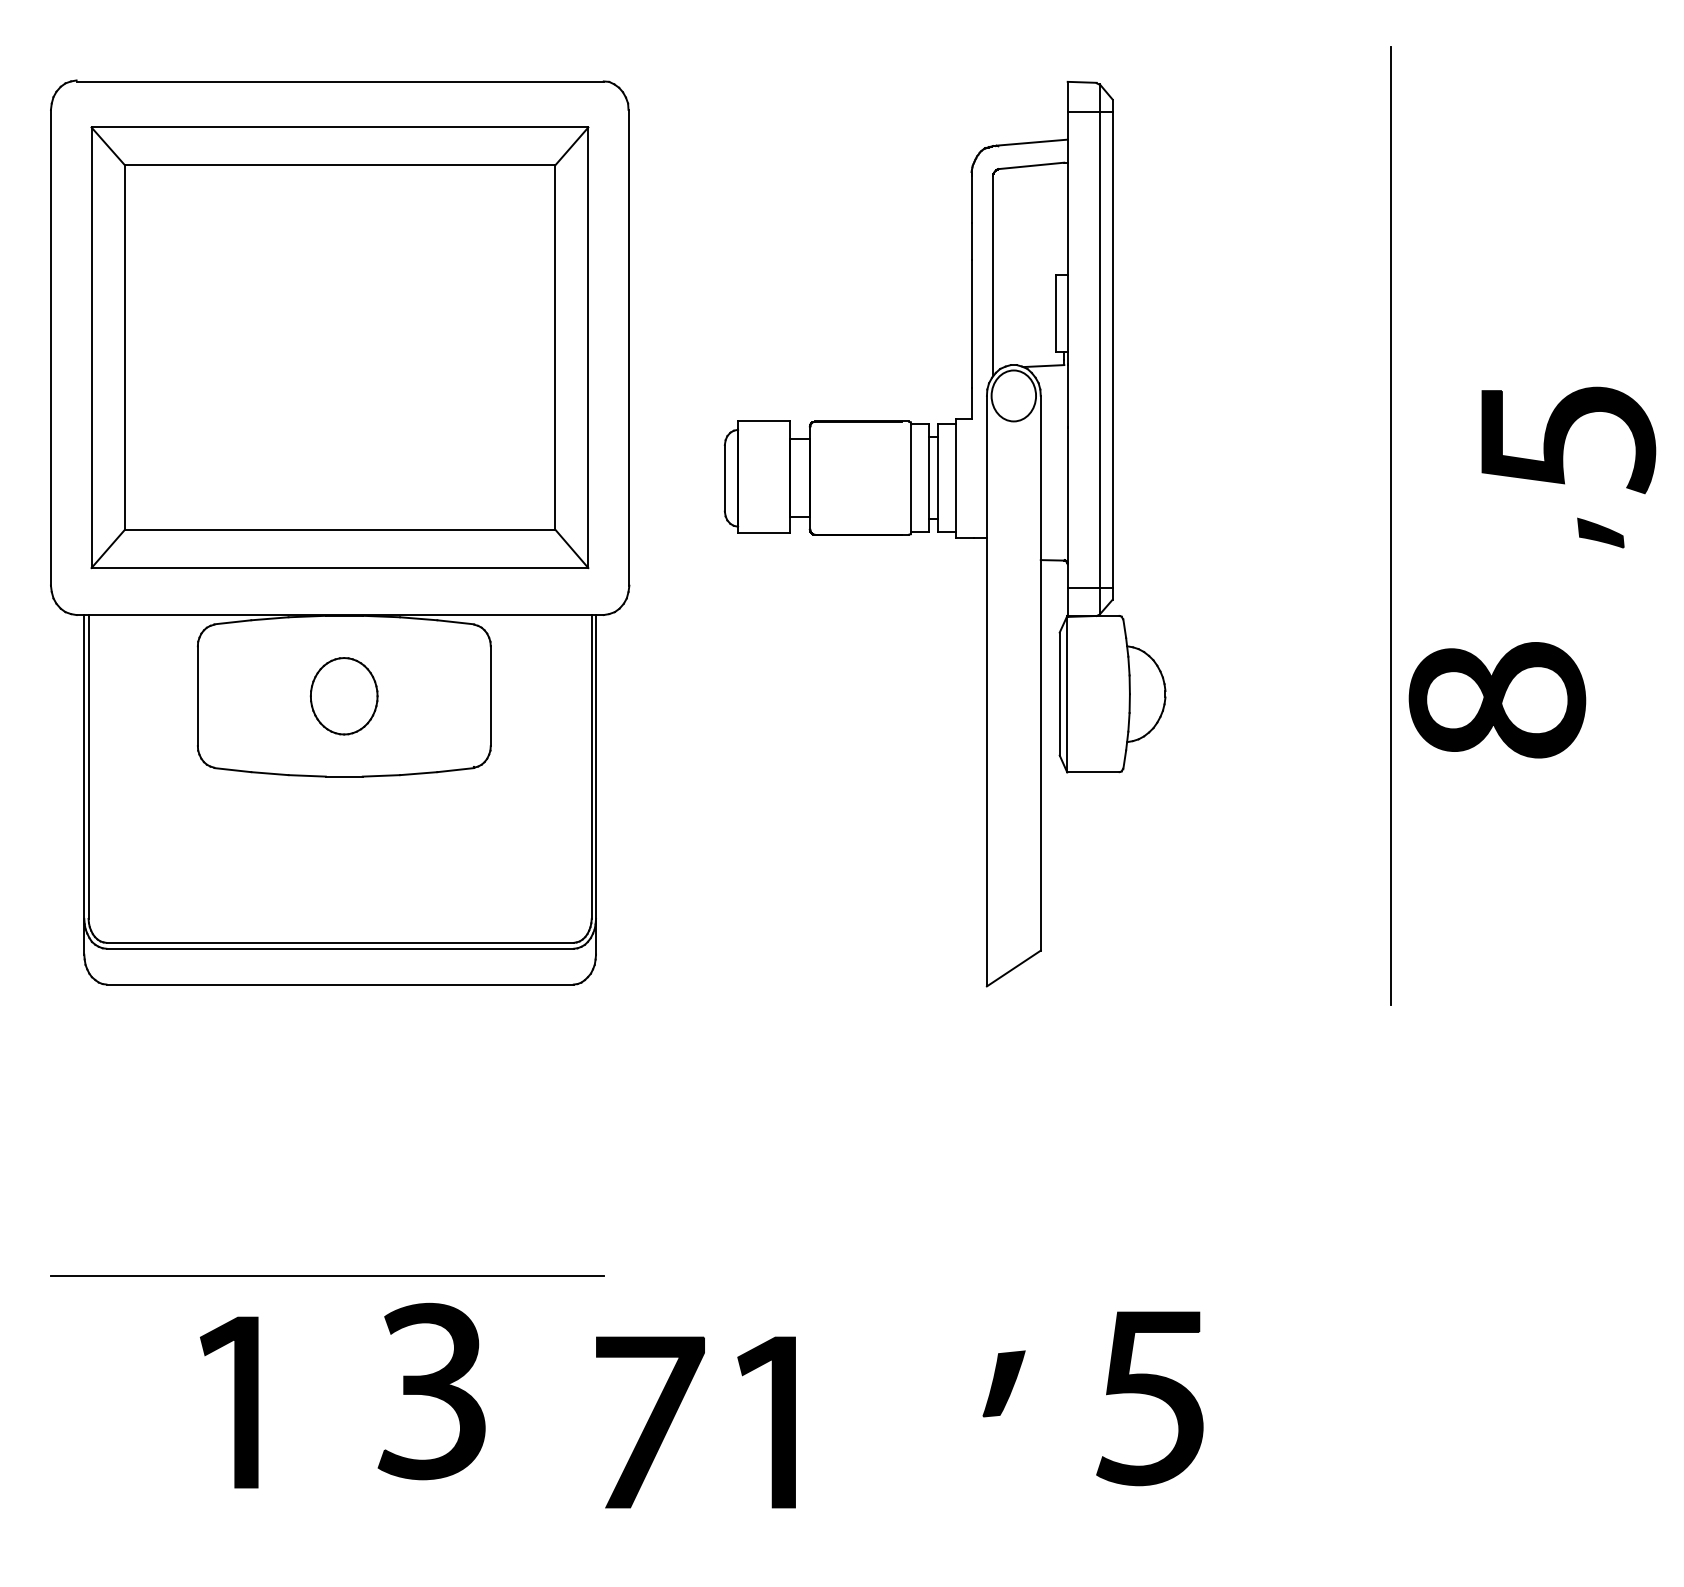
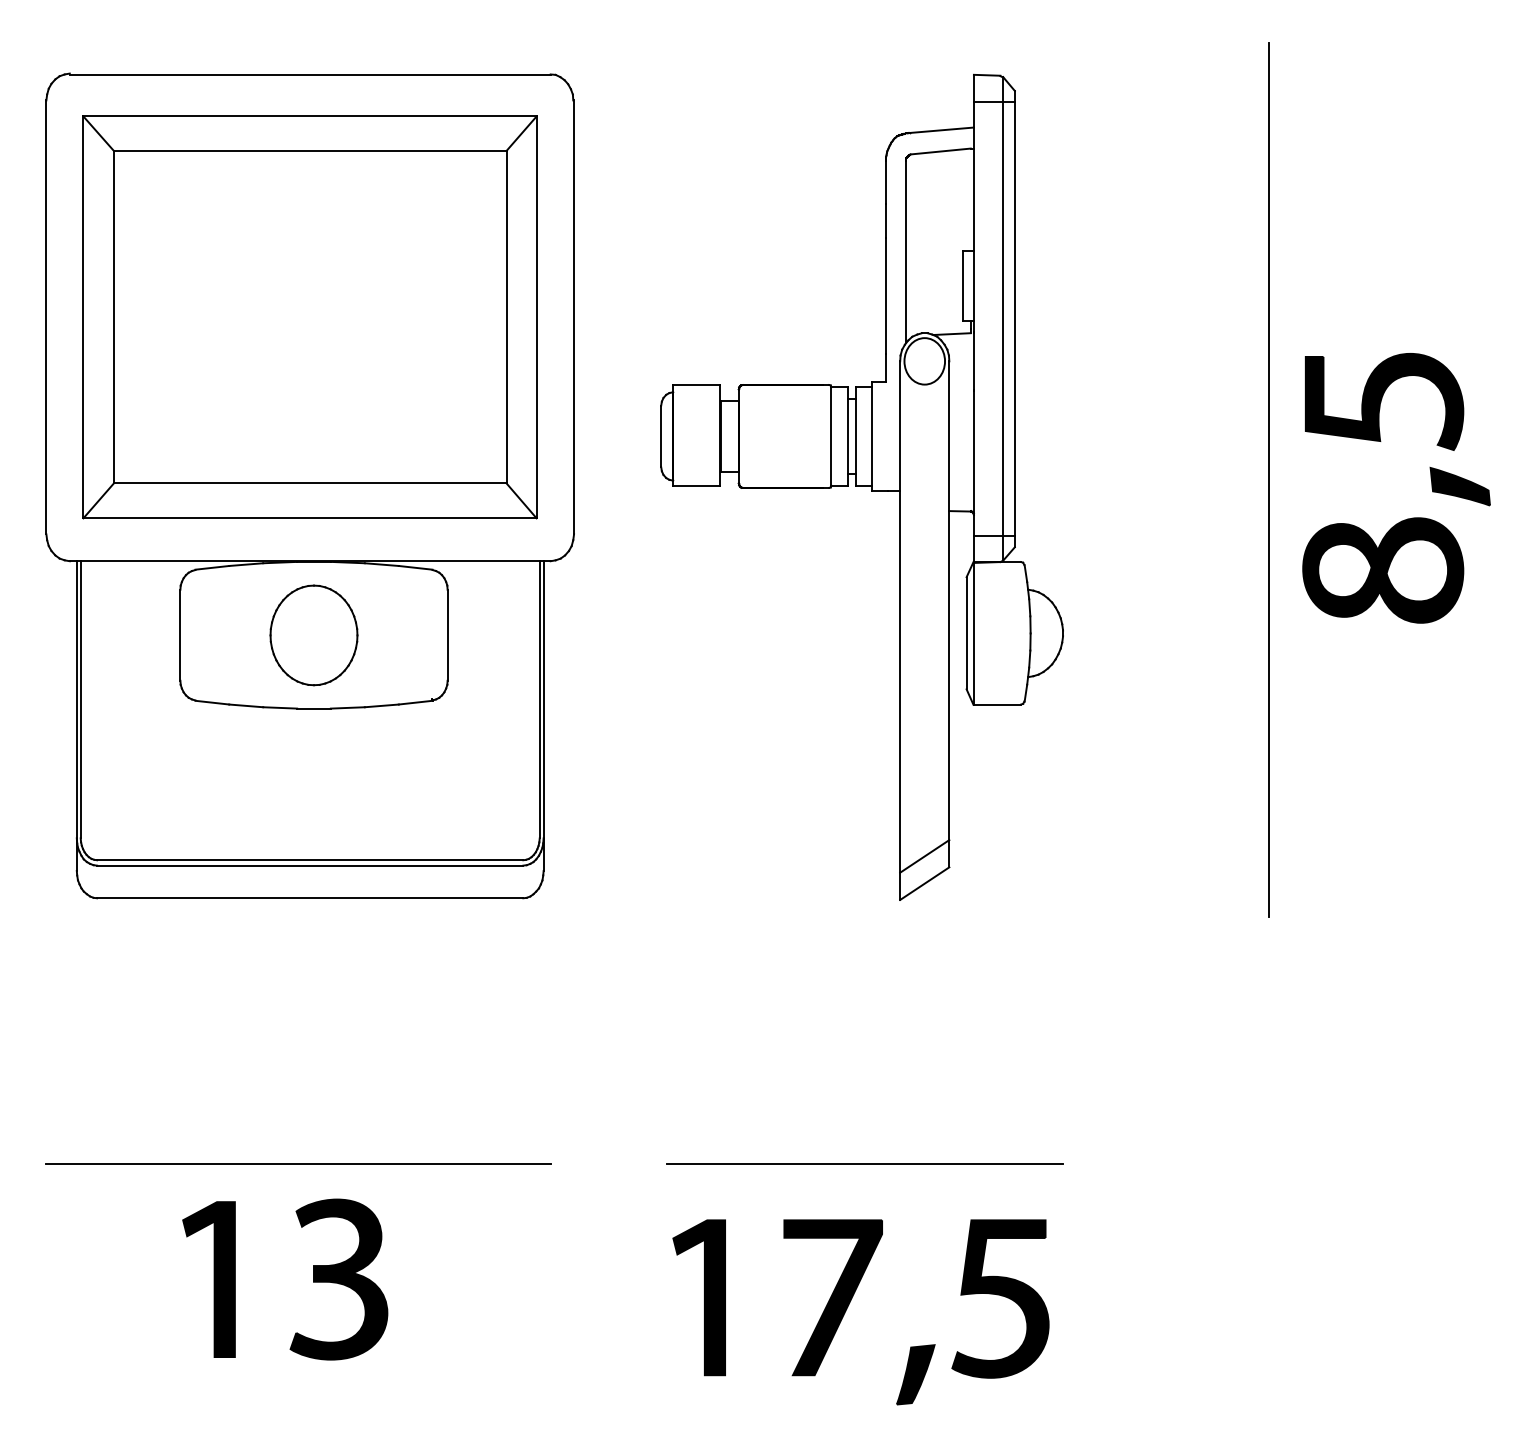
part: (1568, 440) -> (1384, 401), moved
part: (1600, 532) -> (1459, 485), size x1.43
part: (343, 695) -> (313, 634), size x1.43
part: (1497, 700) -> (1383, 570), moved
line: (1013, 938) -> (924, 856), added
line: (948, 1275) -> (865, 1163), added
part: (1003, 1383) -> (915, 1374), moved
part: (431, 1391) -> (338, 1279), moved
part: (1149, 1398) -> (1000, 1298), moved
part: (650, 1422) -> (833, 1297), moved

